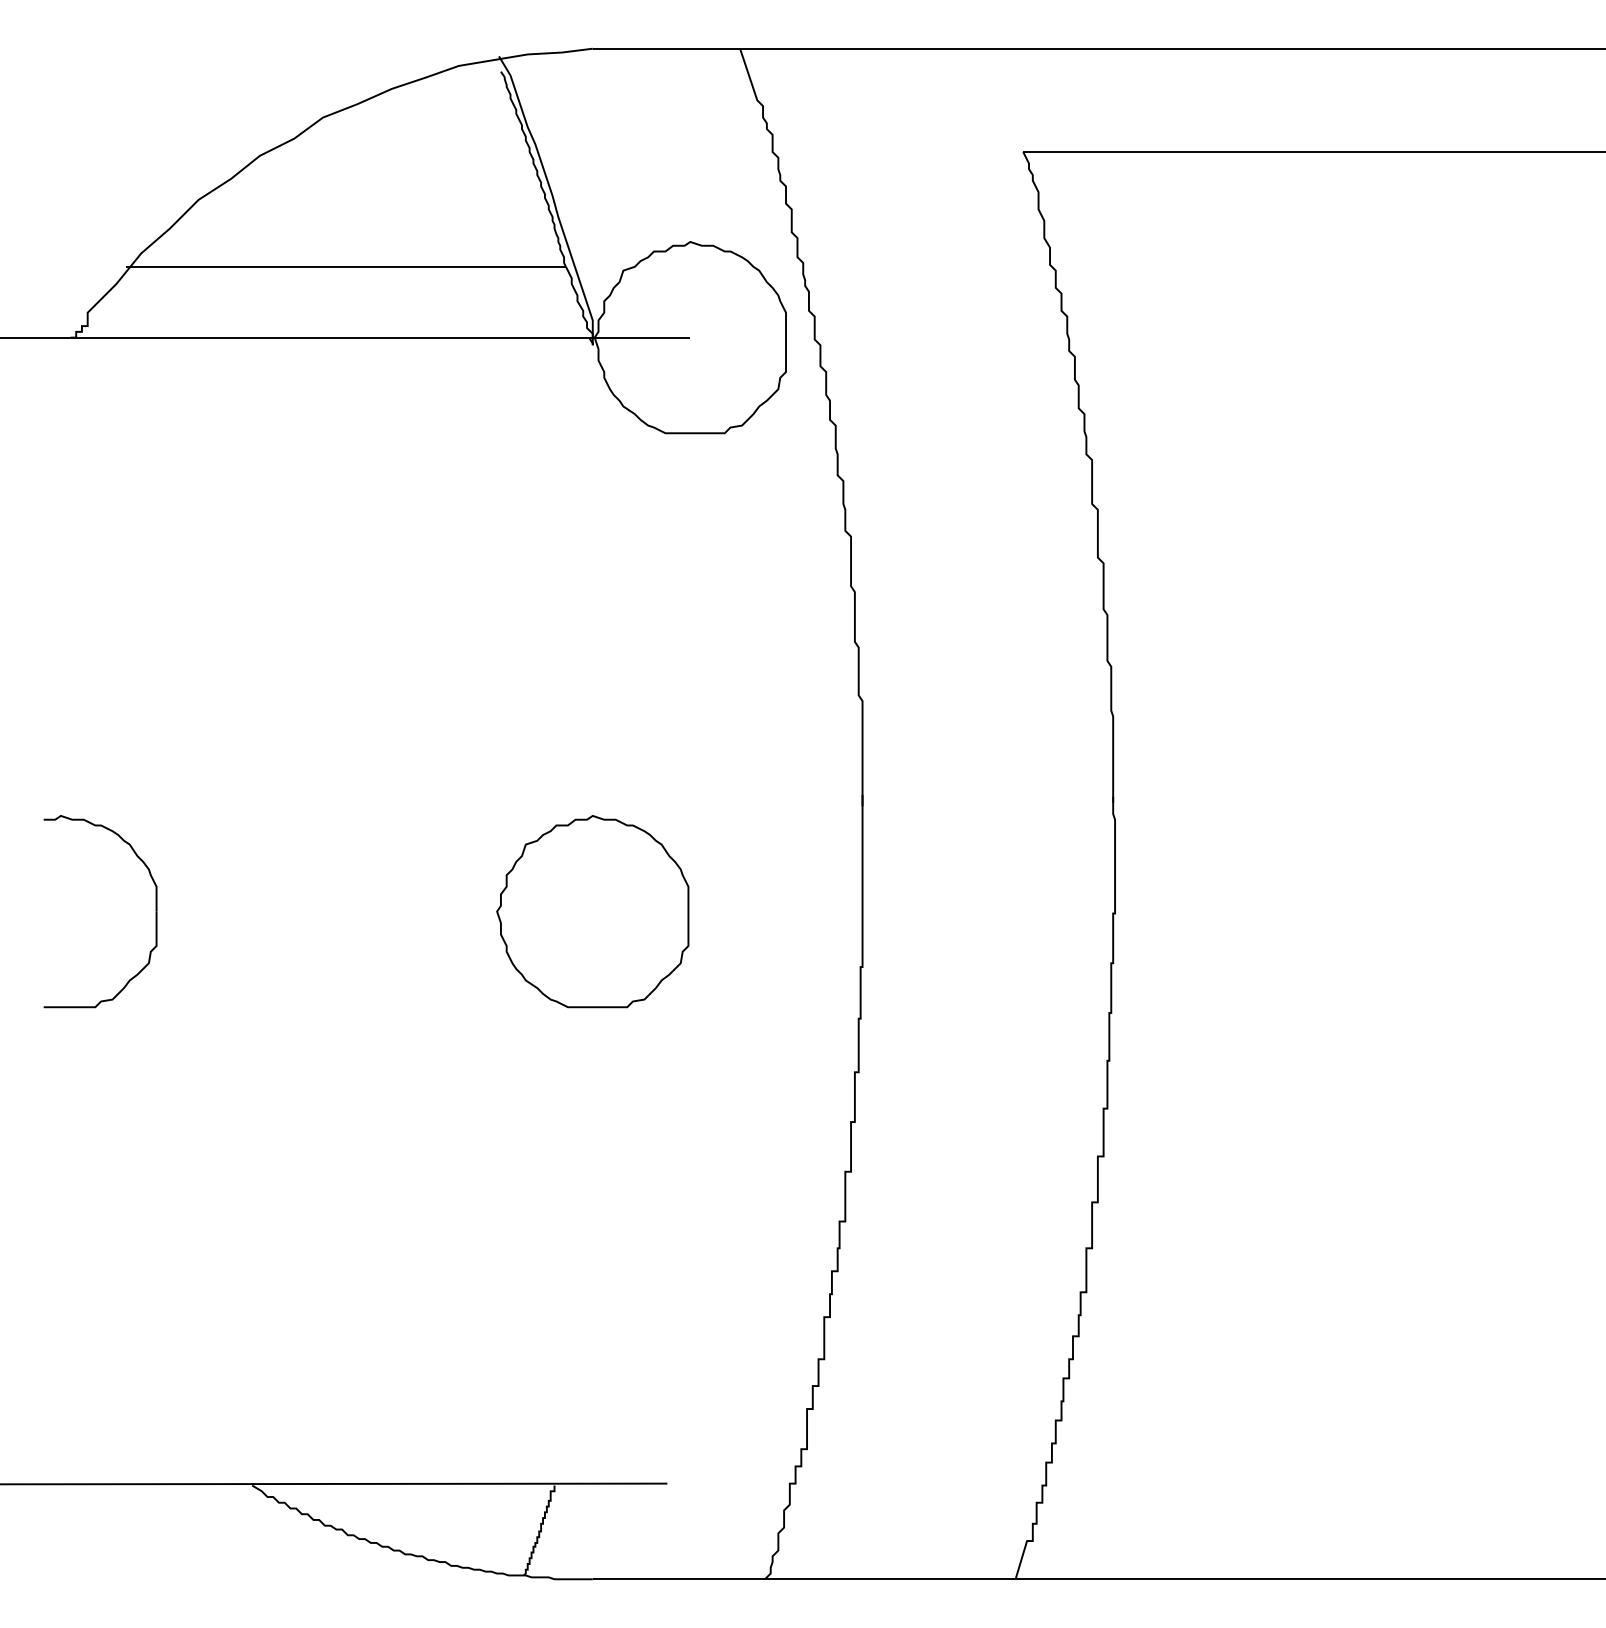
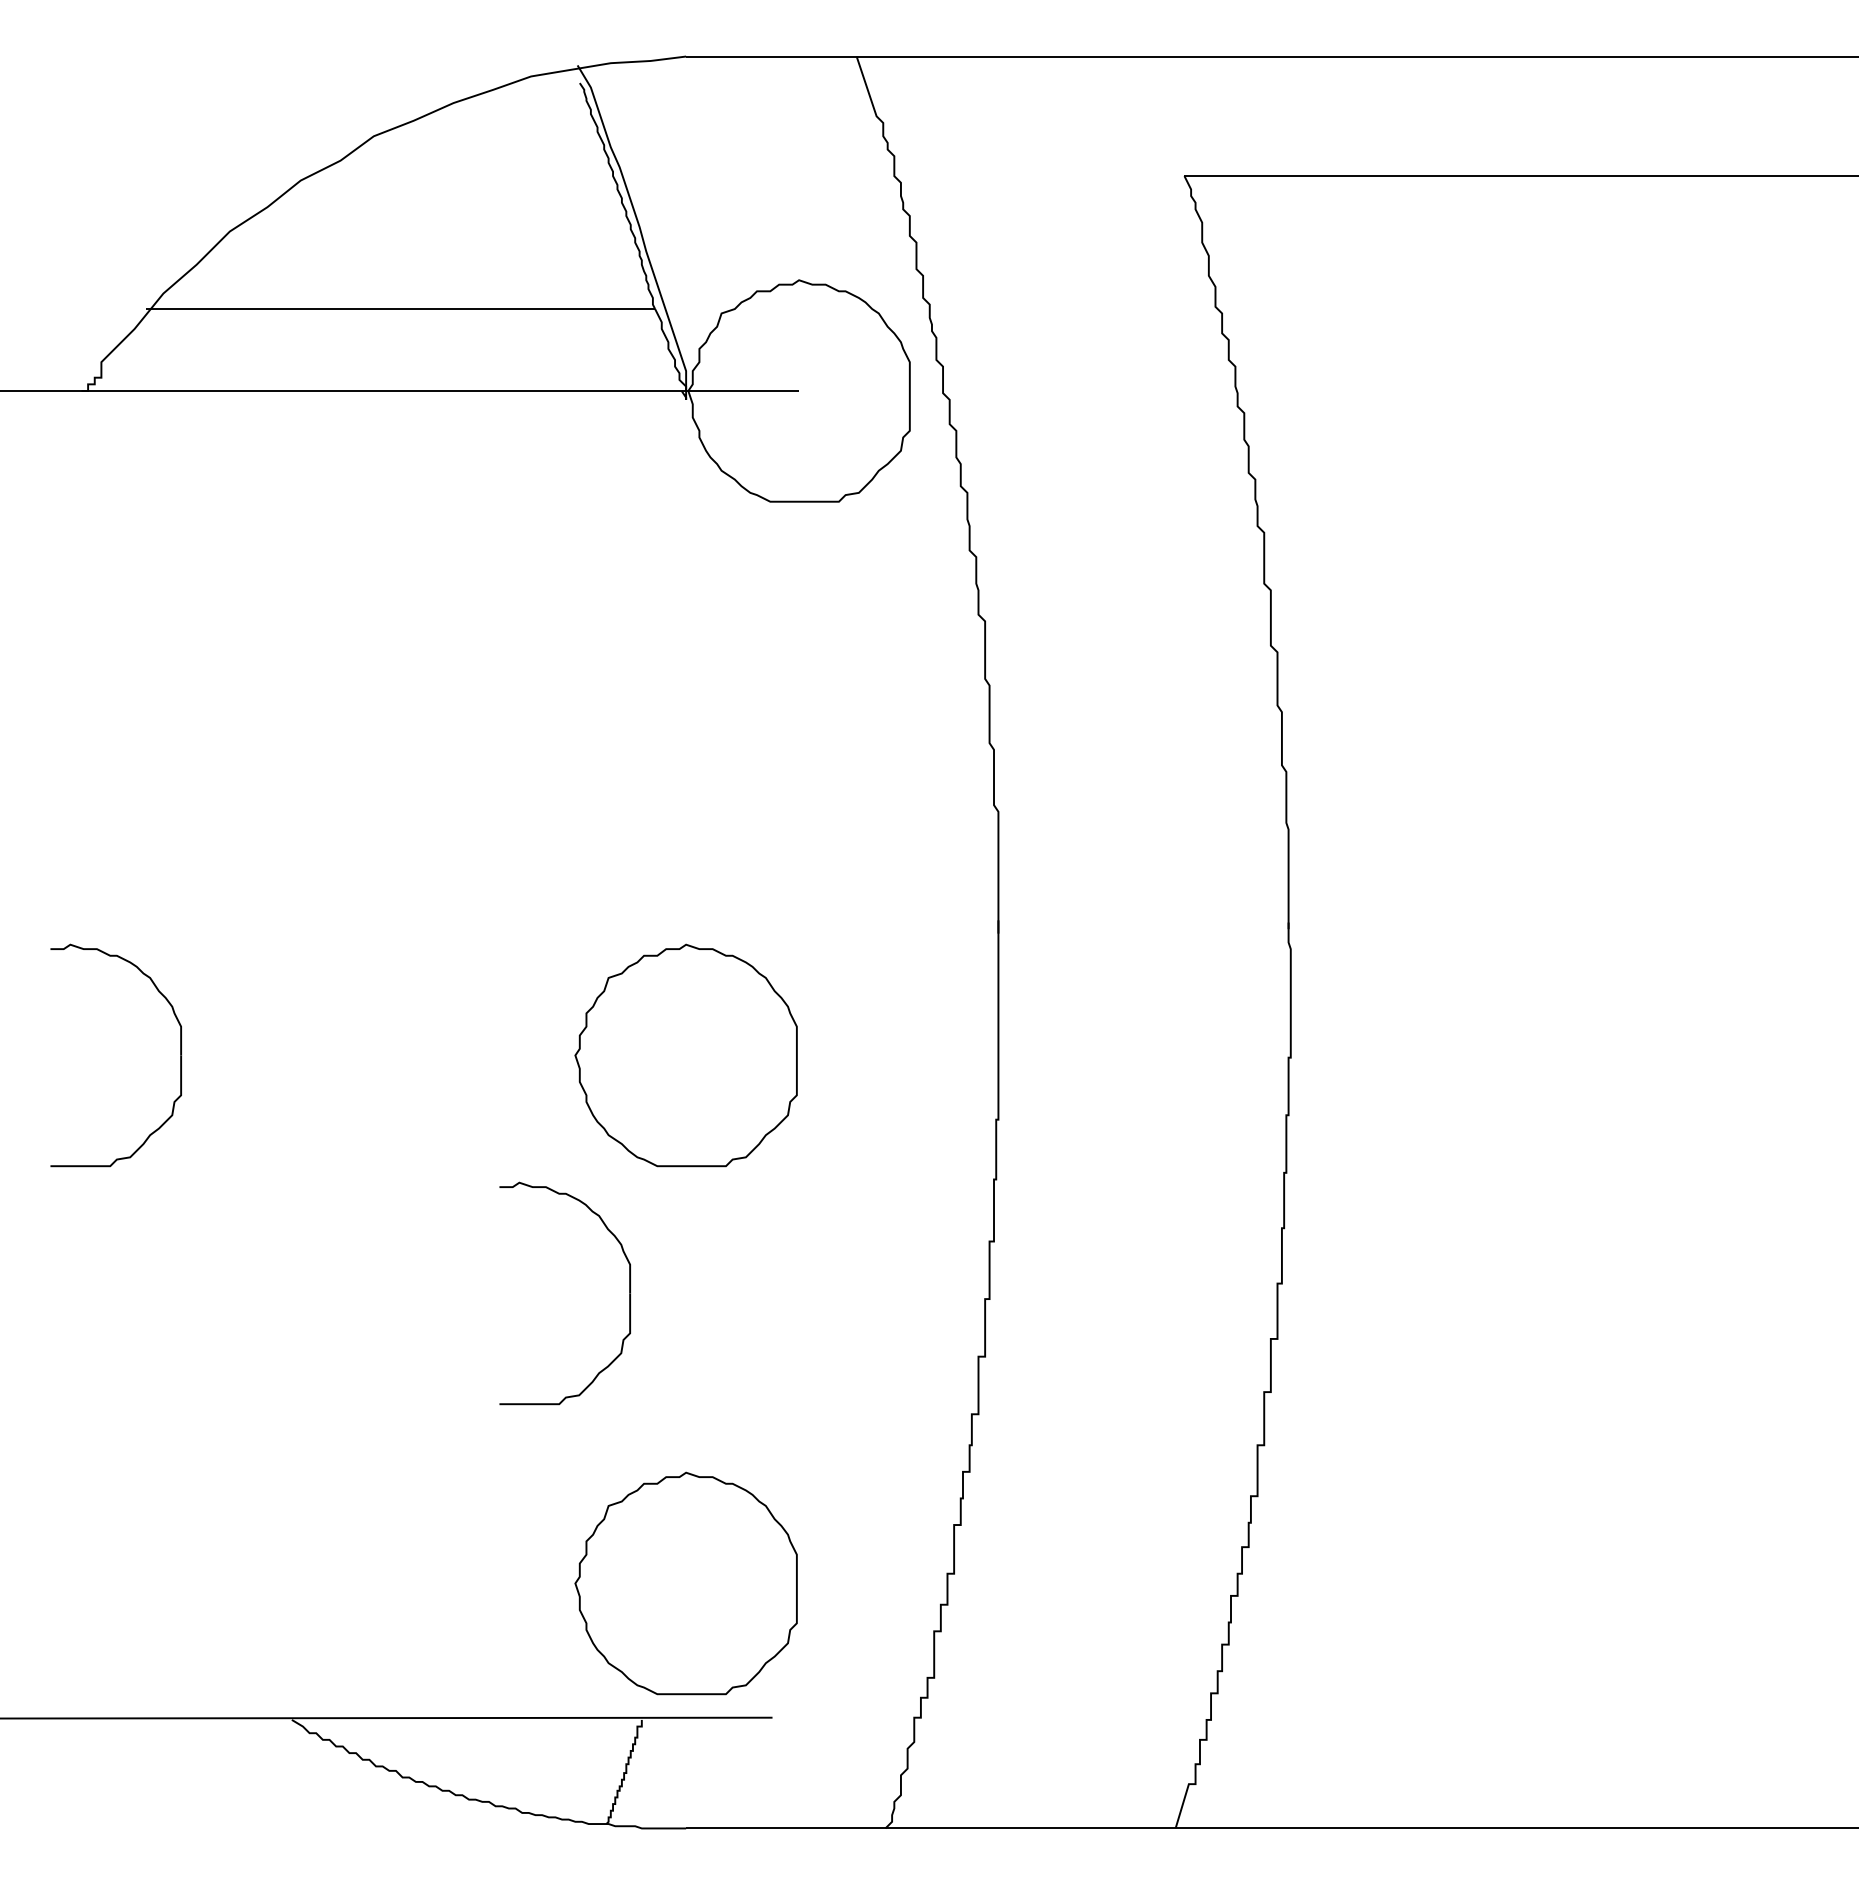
part: (543, 1117) -> (629, 1293), added
part: (592, 1367) -> (685, 1583), added

